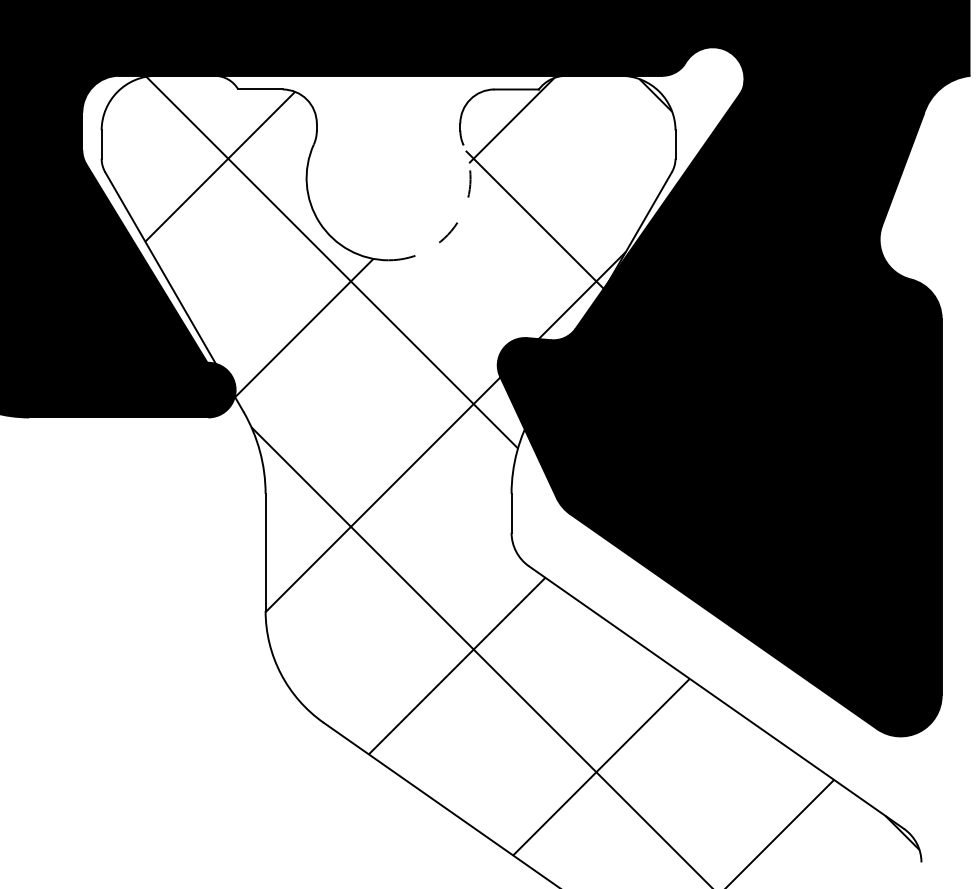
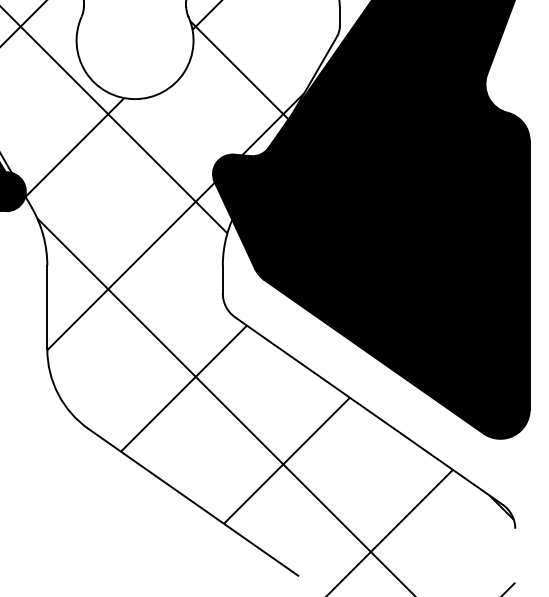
arc: (457, 222) -> (184, 72), dashed -> solid

